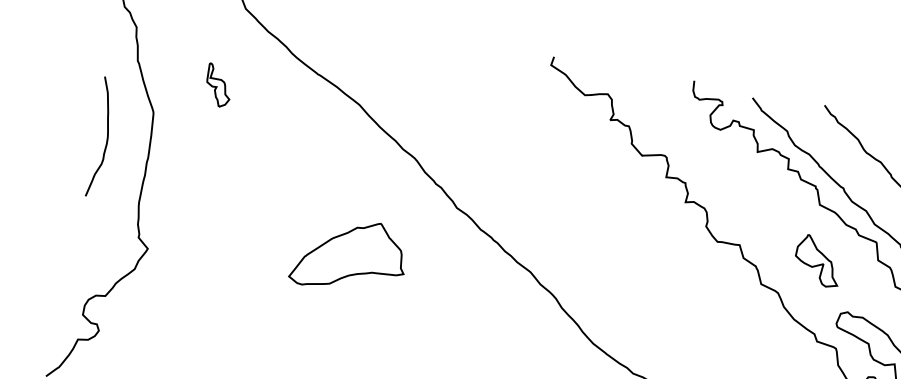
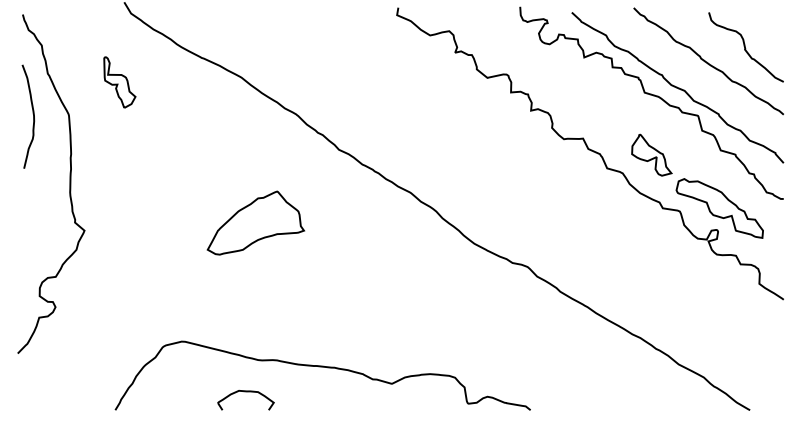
part: (218, 85) -> (119, 82), size x1.43
curve: (106, 134) -> (32, 113), moved
part: (349, 254) -> (255, 222), moved
part: (818, 260) -> (651, 154), moved

